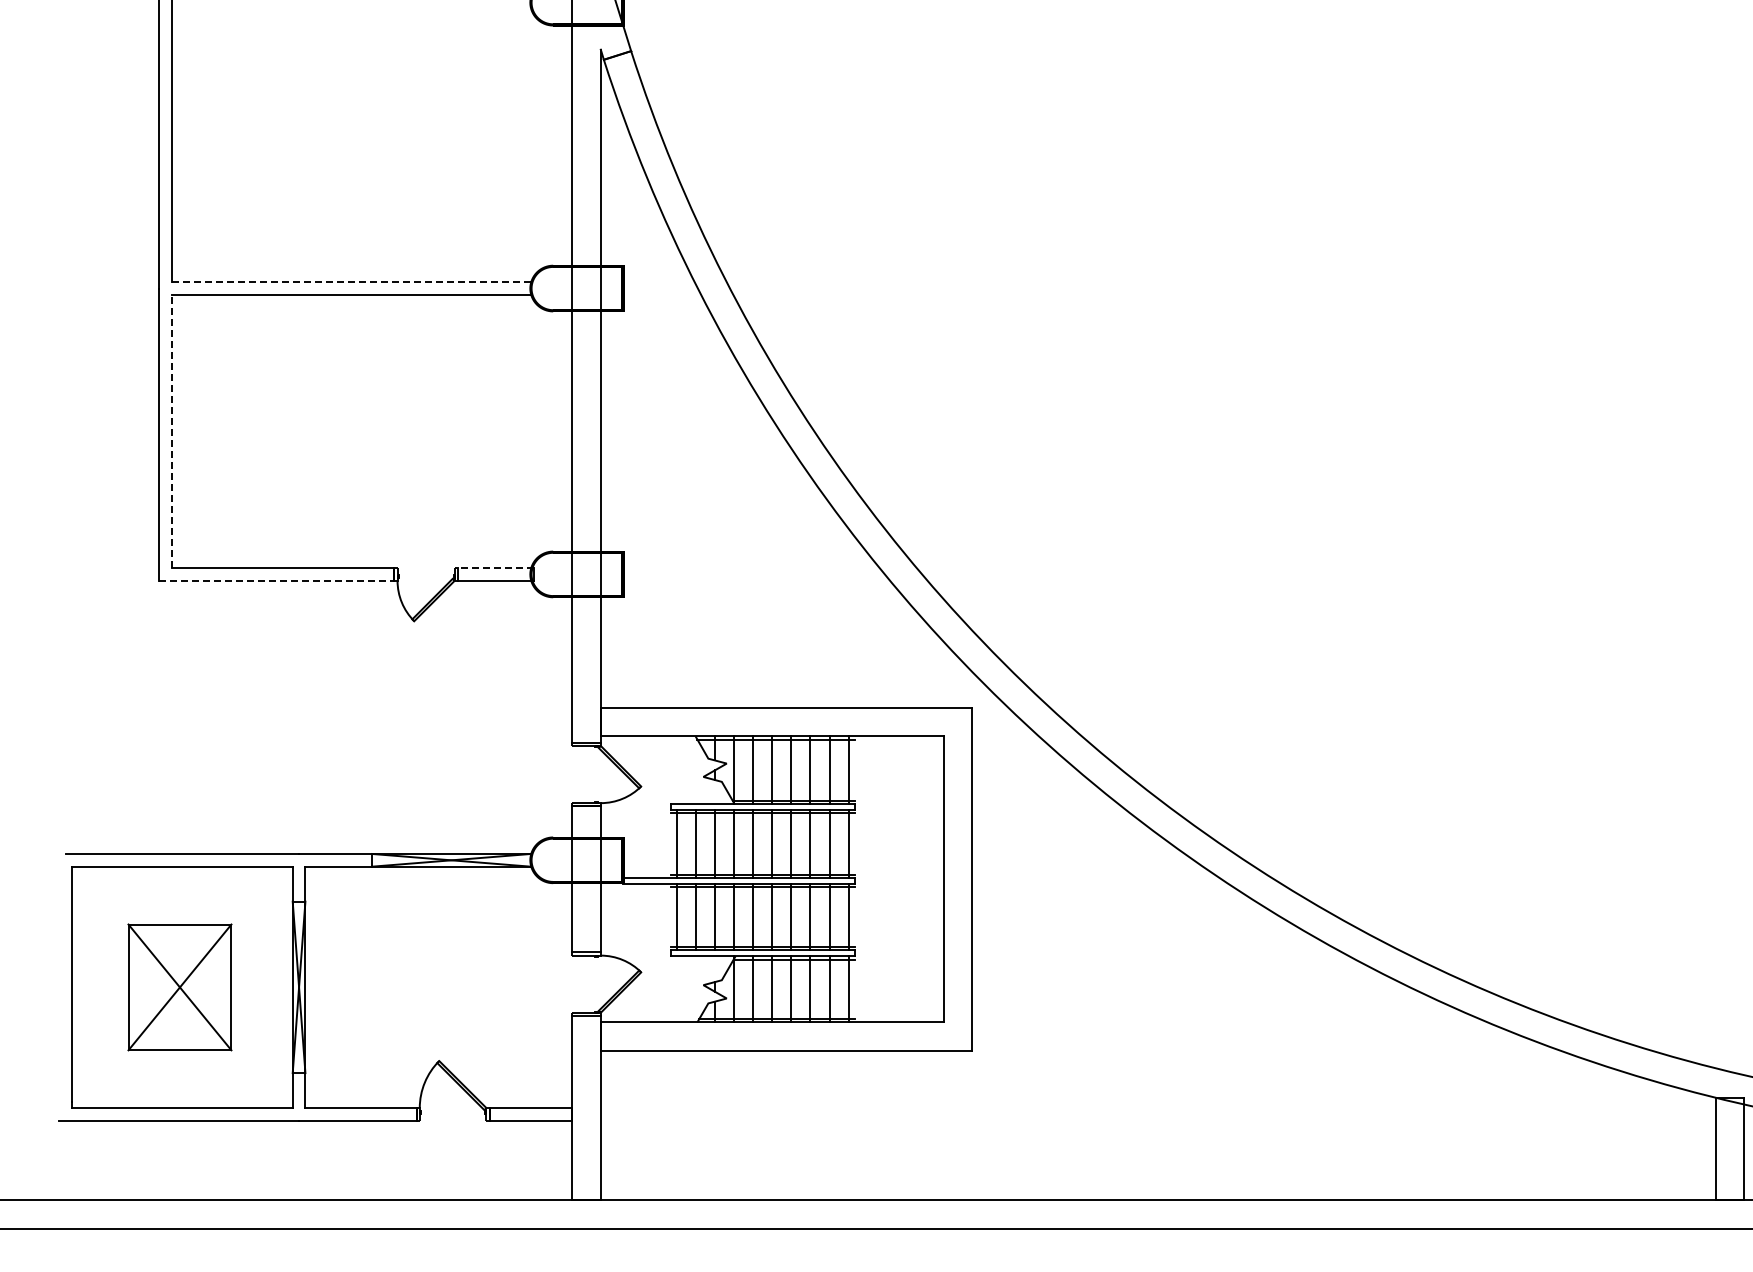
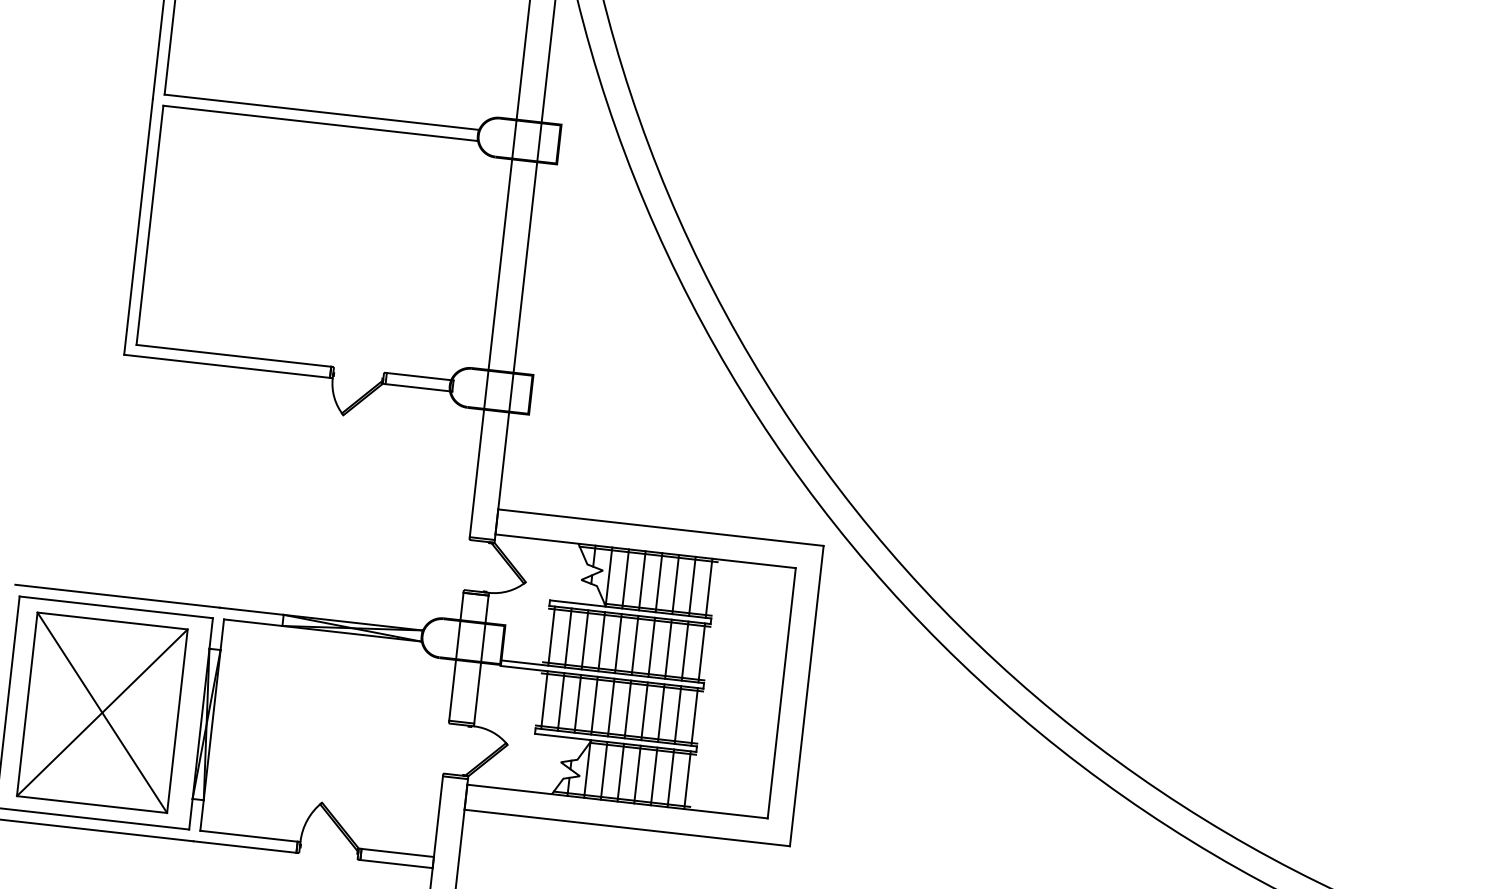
line: (350, 282) -> (320, 112), dashed -> solid
line: (172, 431) -> (150, 225), dashed -> solid
line: (495, 568) -> (419, 377), dashed -> solid
line: (276, 580) -> (226, 366), dashed -> solid
part: (179, 987) -> (101, 712), size x1.67

